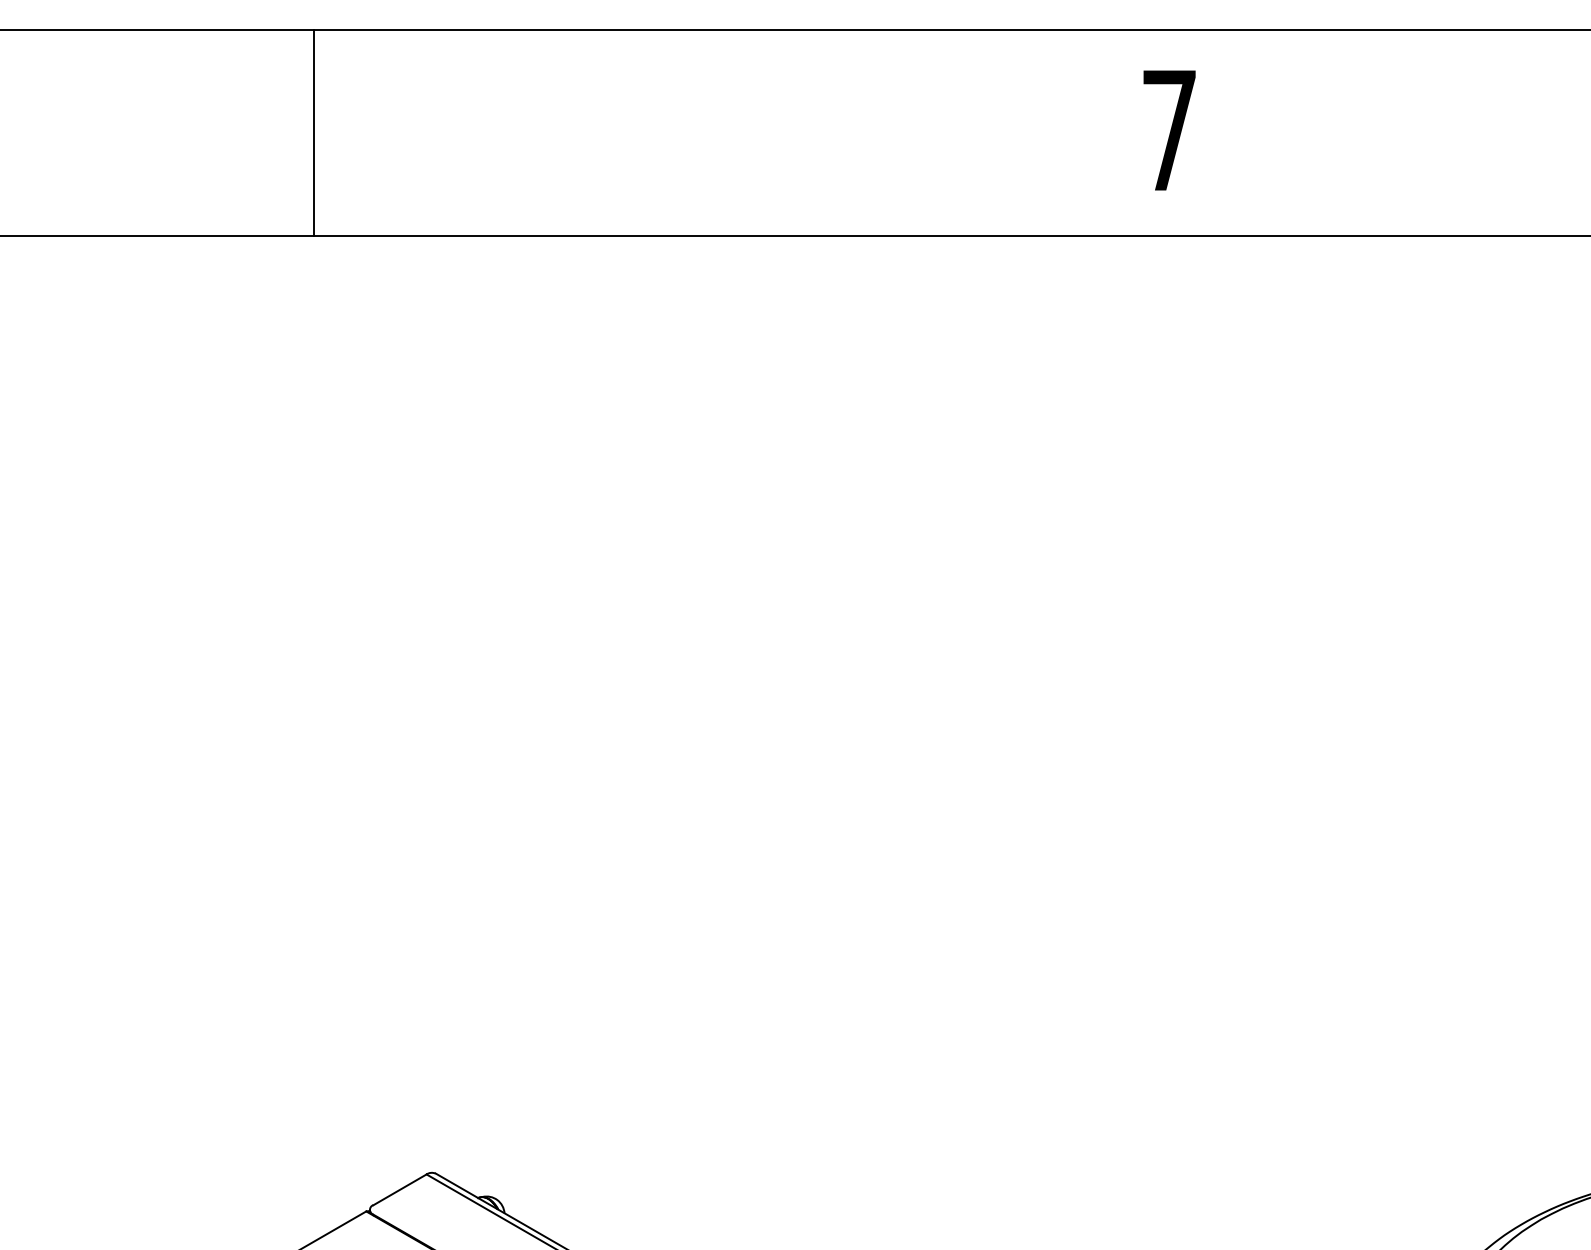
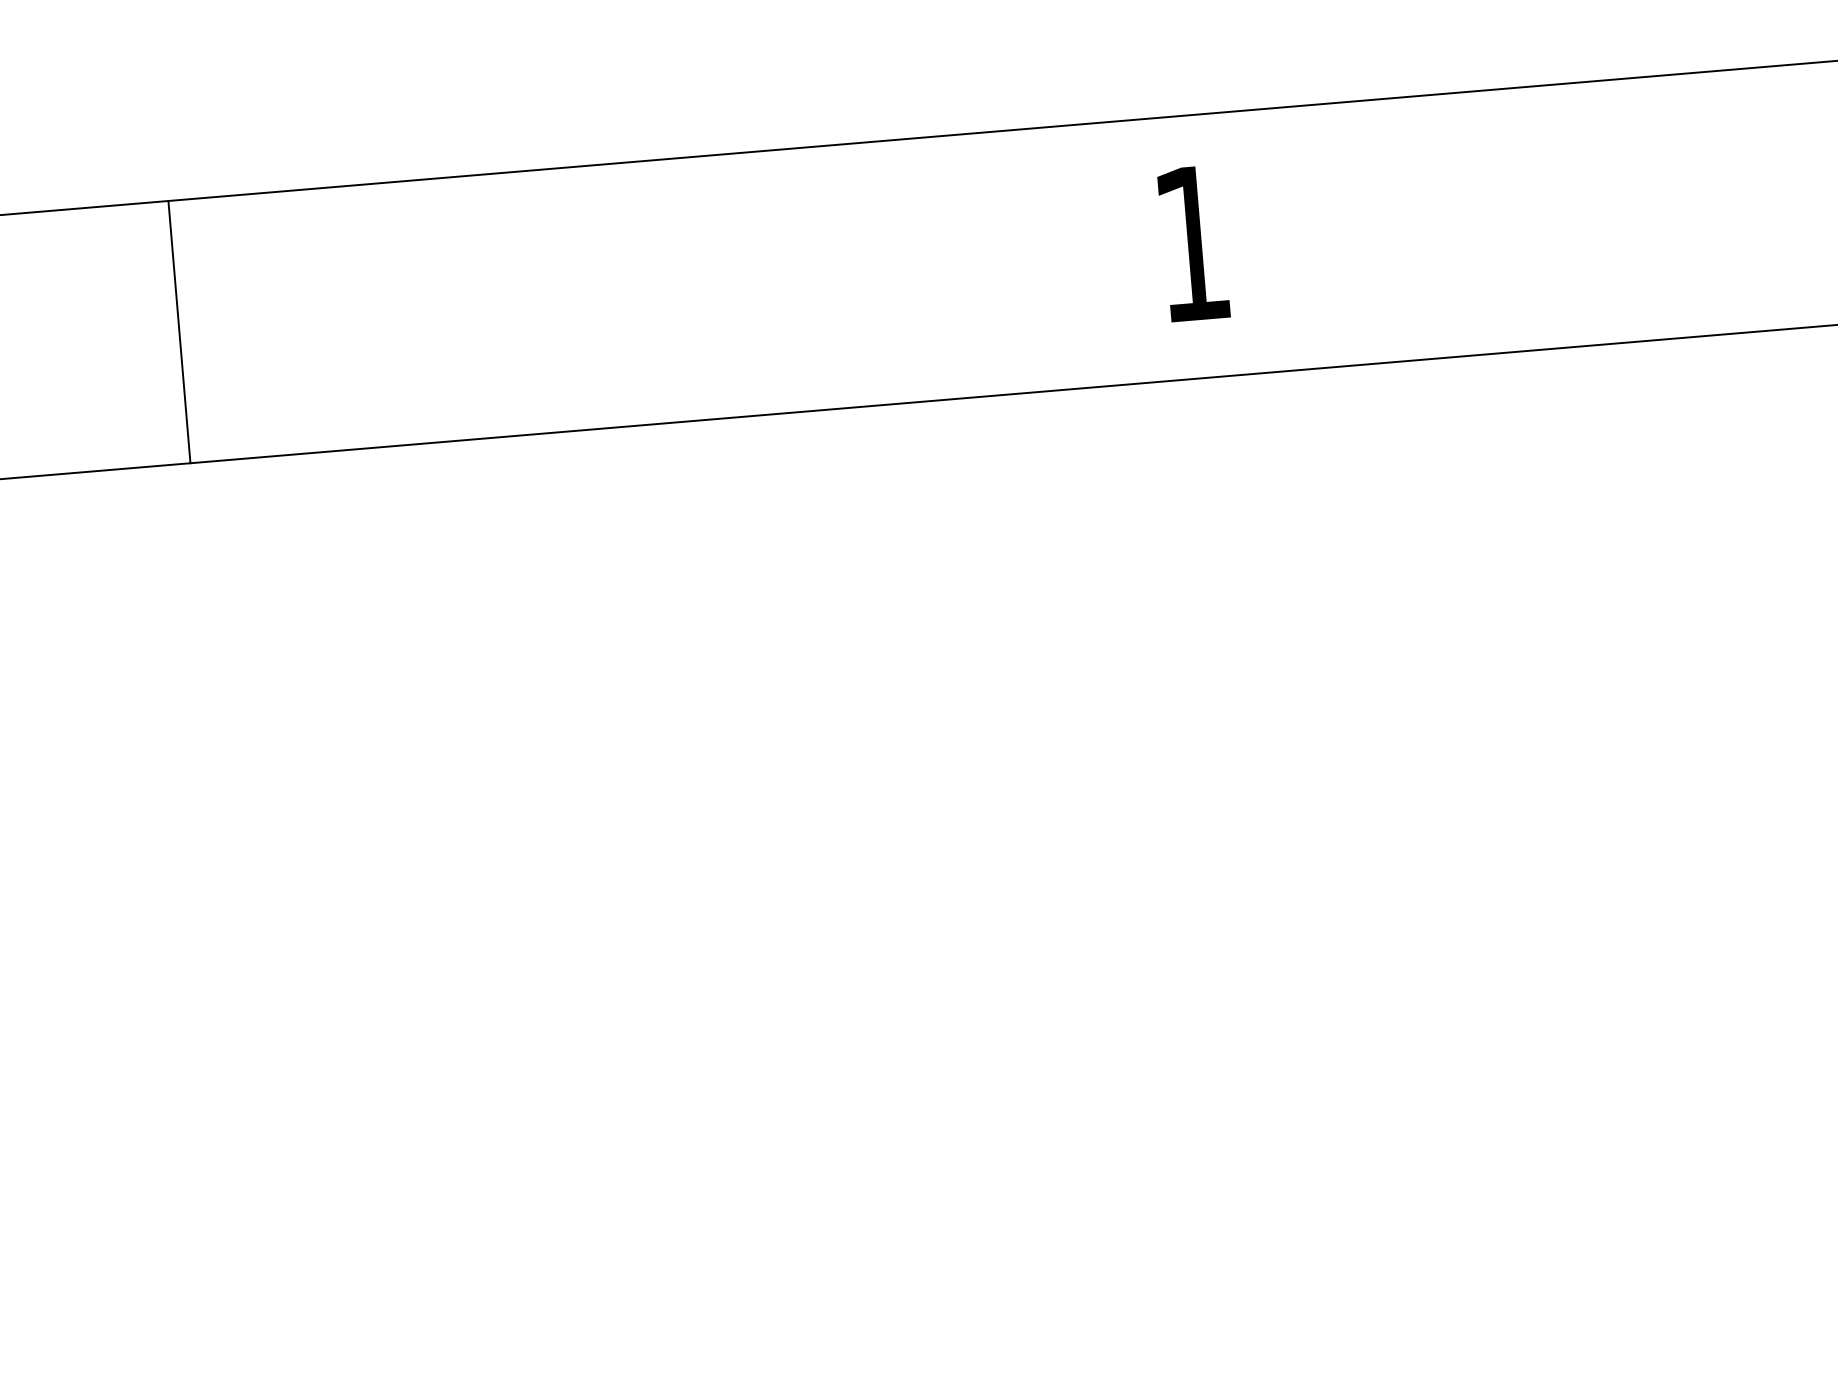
text: (1169, 130) -> (1192, 243), 7 -> 1
line: (314, 132) -> (179, 331), moved

